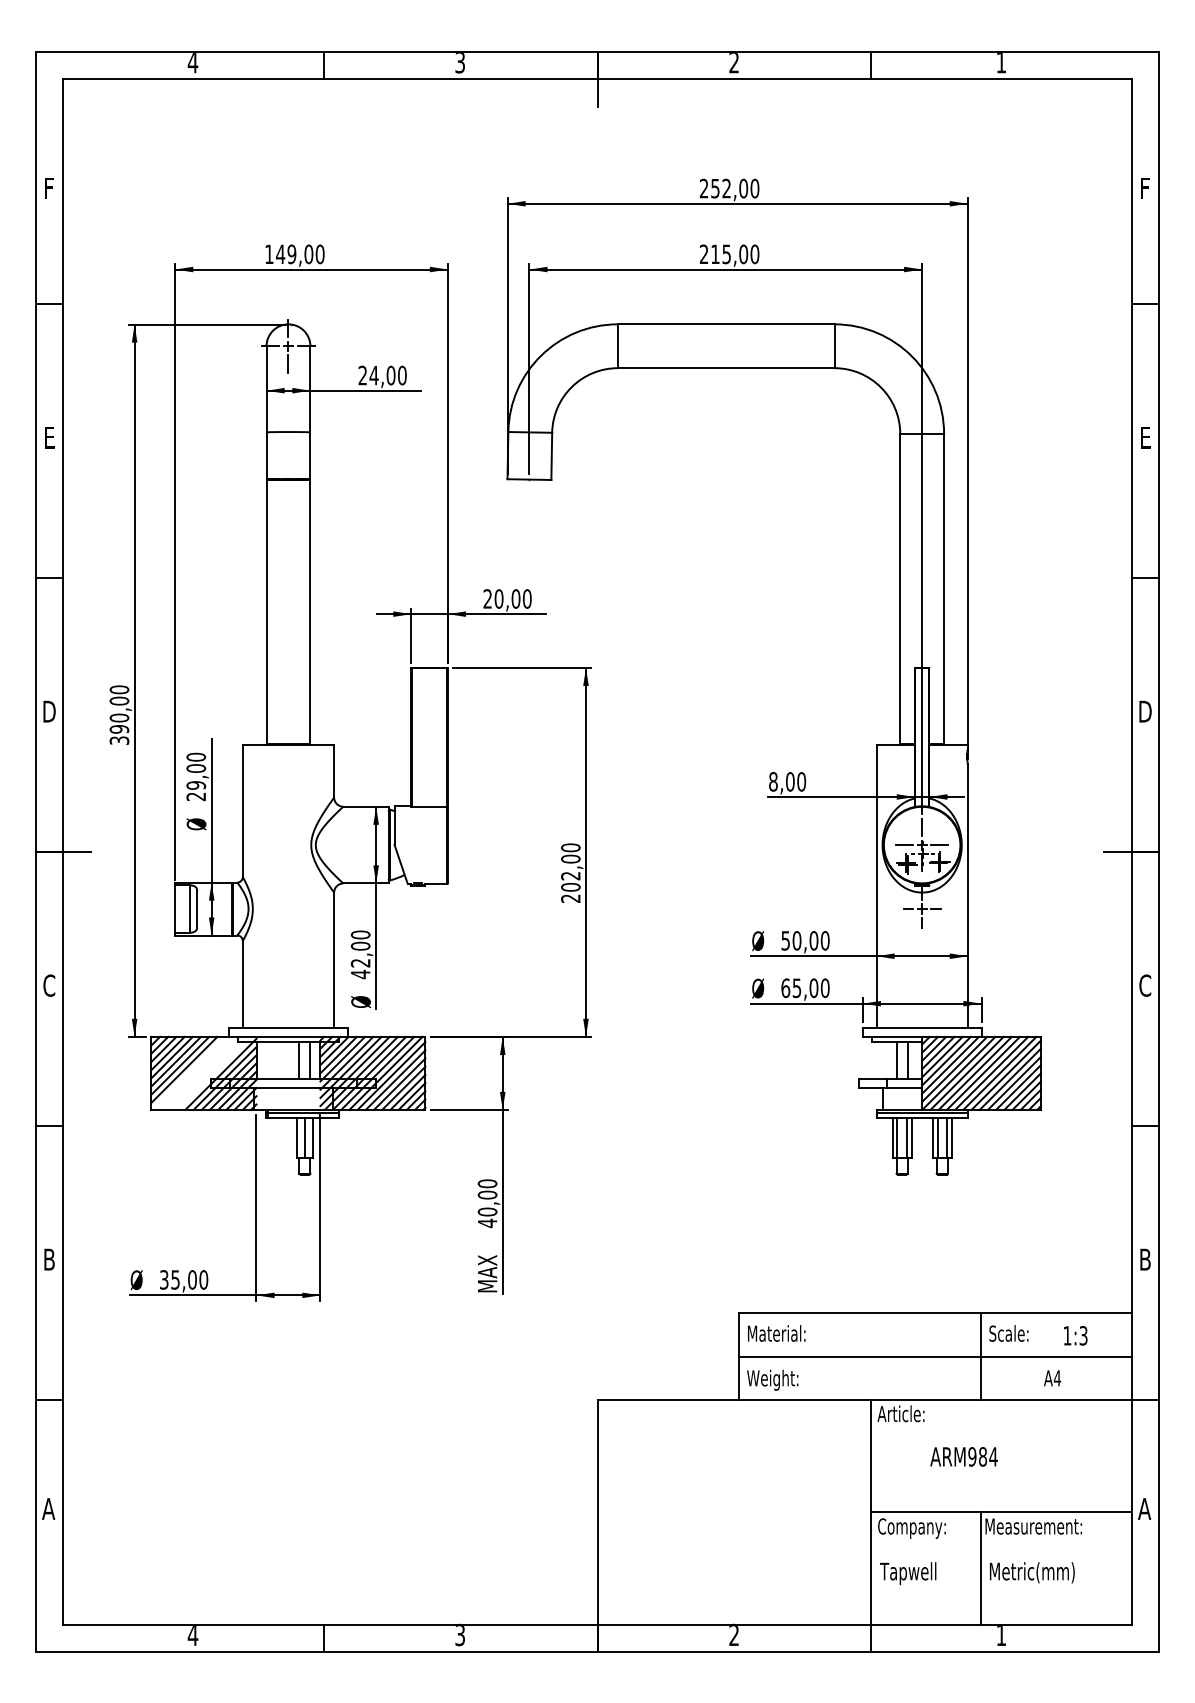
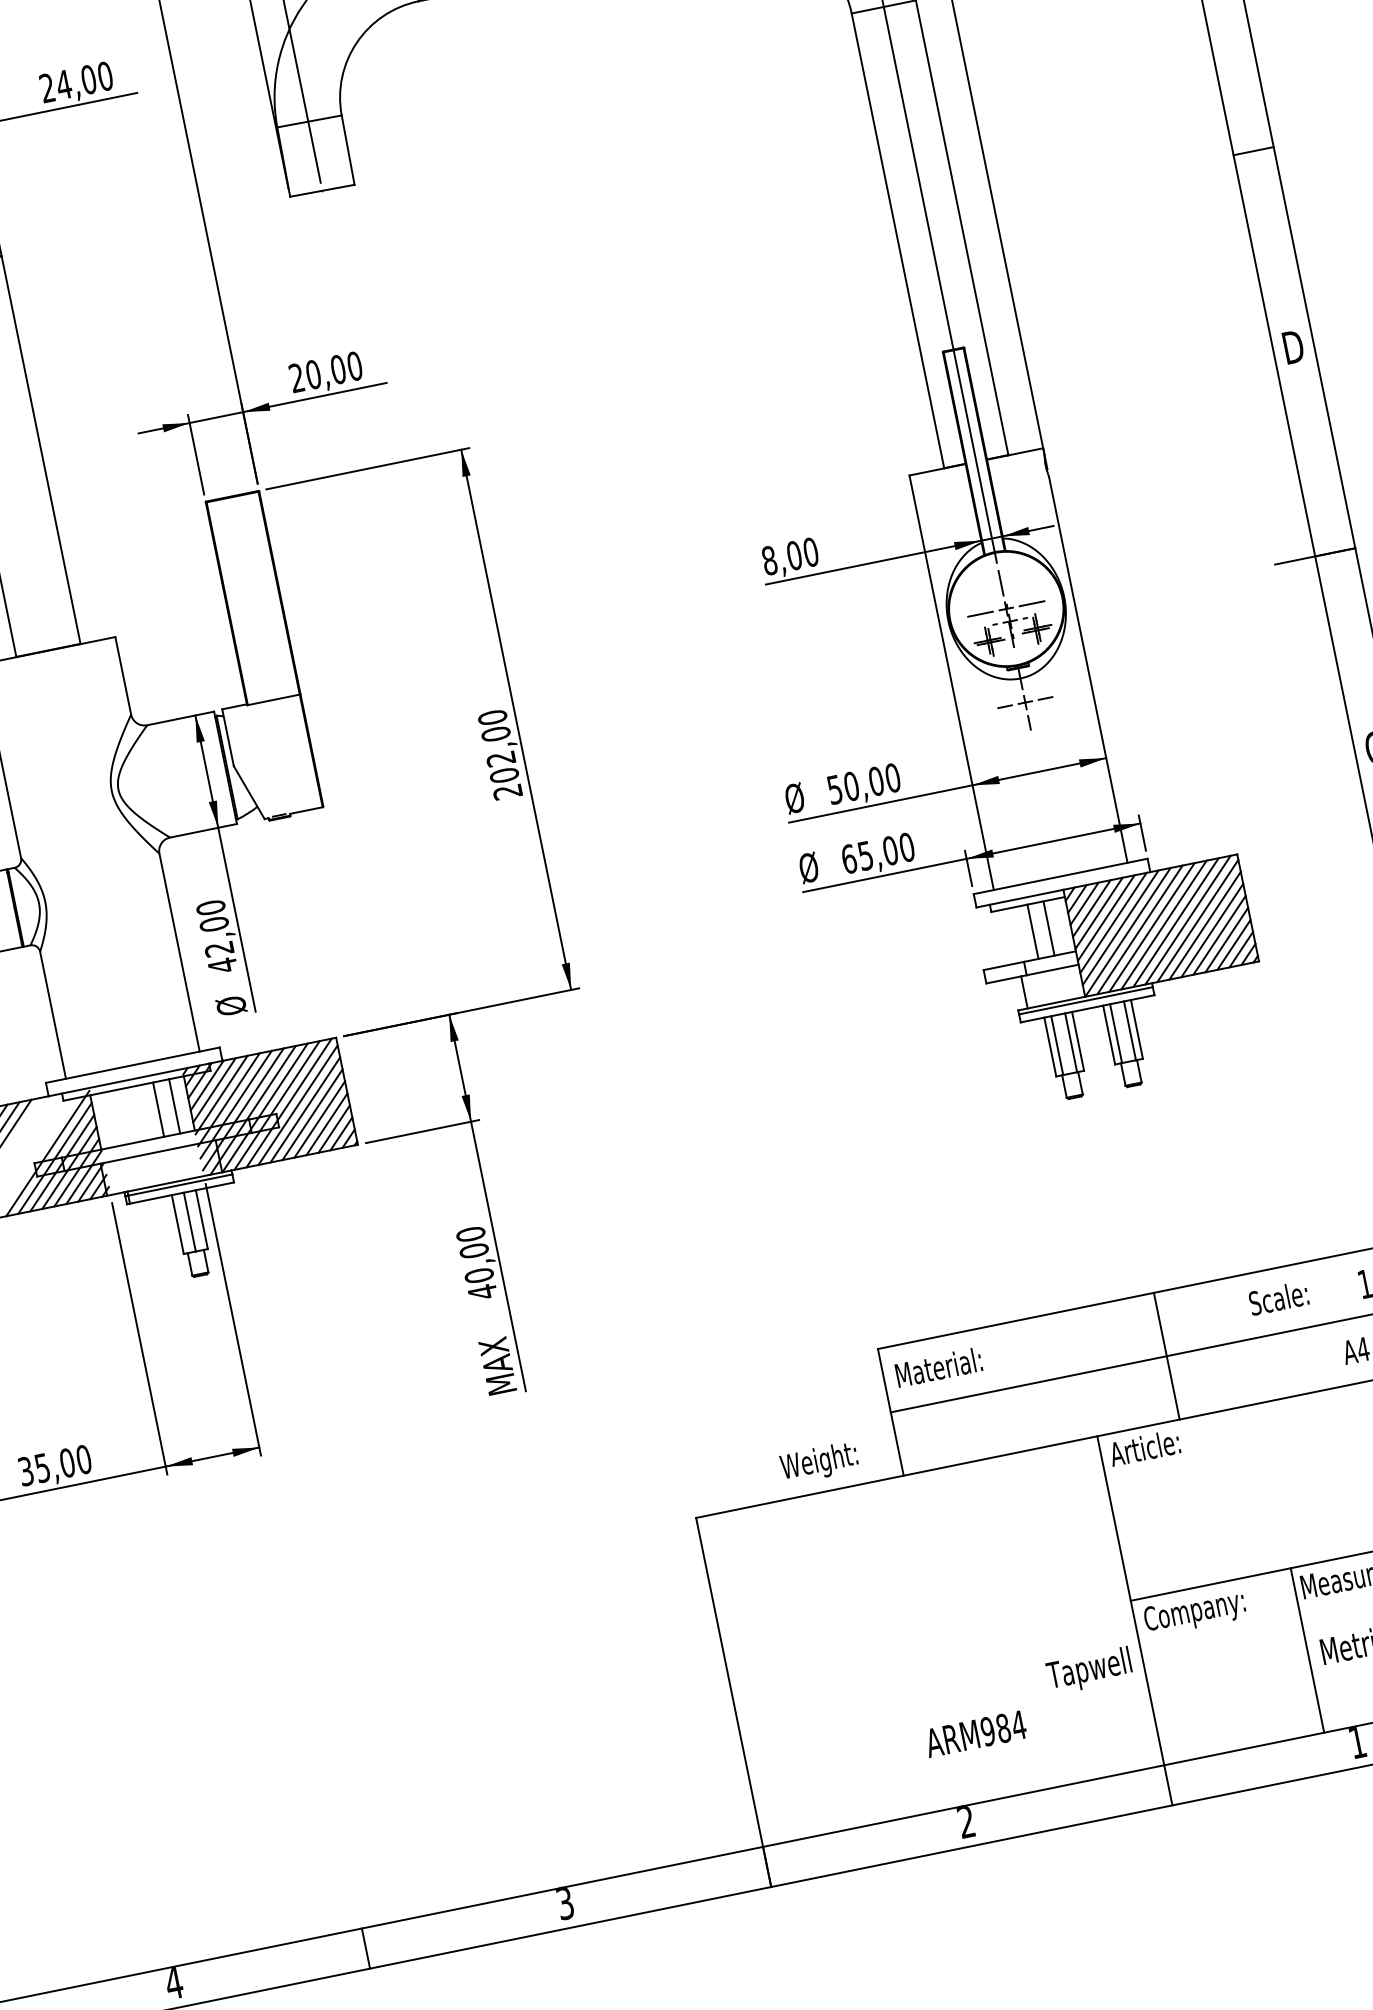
line: (980, 1356) -> (1166, 1356), moved
text: (772, 1379) -> (818, 1461), moved
text: (963, 1456) -> (974, 1733), moved
text: (908, 1573) -> (1090, 1670), moved

